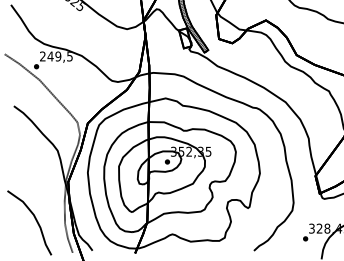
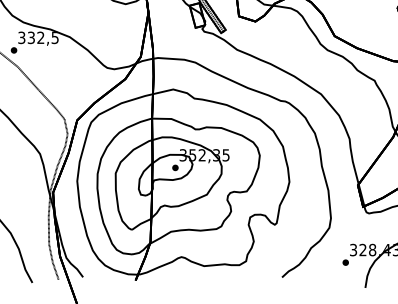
text: (50, 56) -> (31, 37), 249,5 -> 332,5

